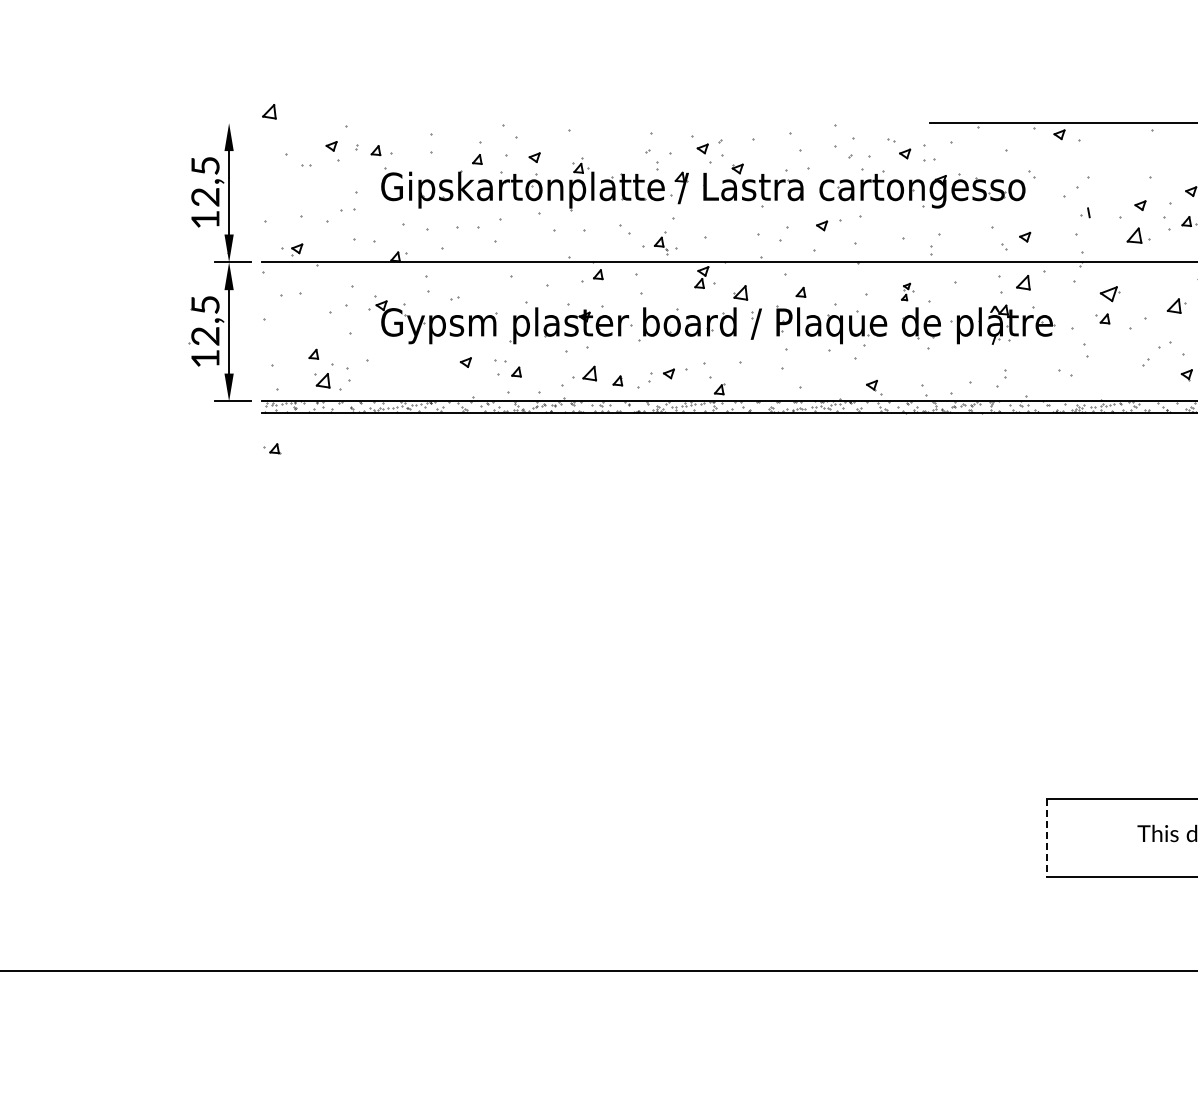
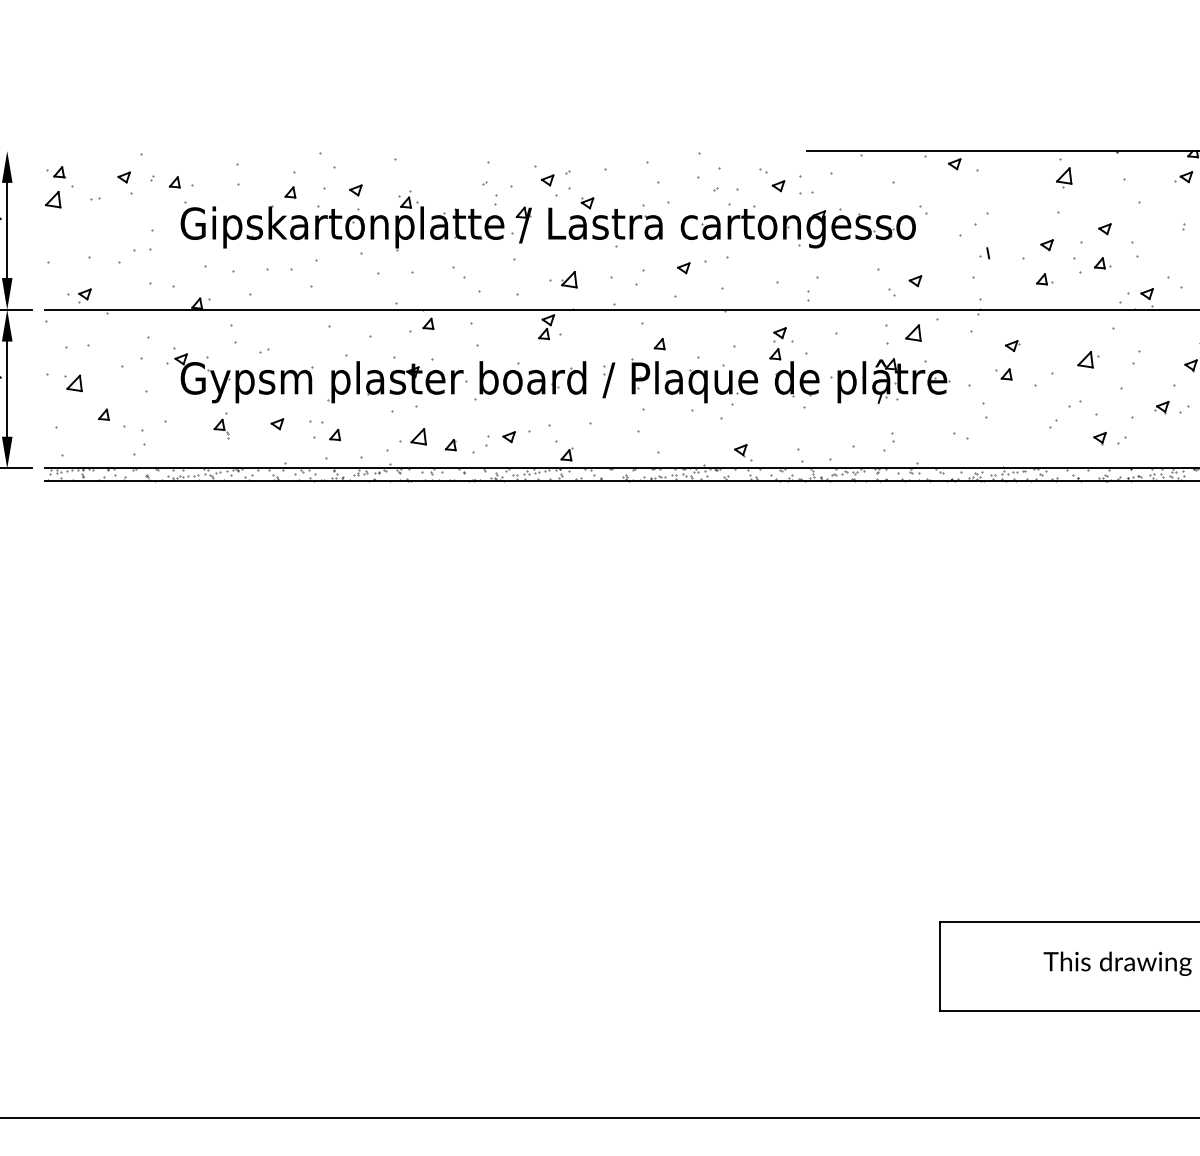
part: (269, 111) -> (53, 199), moved
part: (1155, 146) -> (1064, 177), added
part: (1138, 235) -> (1044, 279), size x0.62
part: (661, 243) -> (222, 426), moved
part: (907, 291) -> (781, 343), size x1.67
part: (740, 292) -> (569, 279), moved
part: (1110, 293) -> (1012, 345), size x0.62
part: (322, 380) -> (73, 383), moved
part: (272, 448) -> (56, 171), moved
line: (1046, 838) -> (939, 967), dashed -> solid

